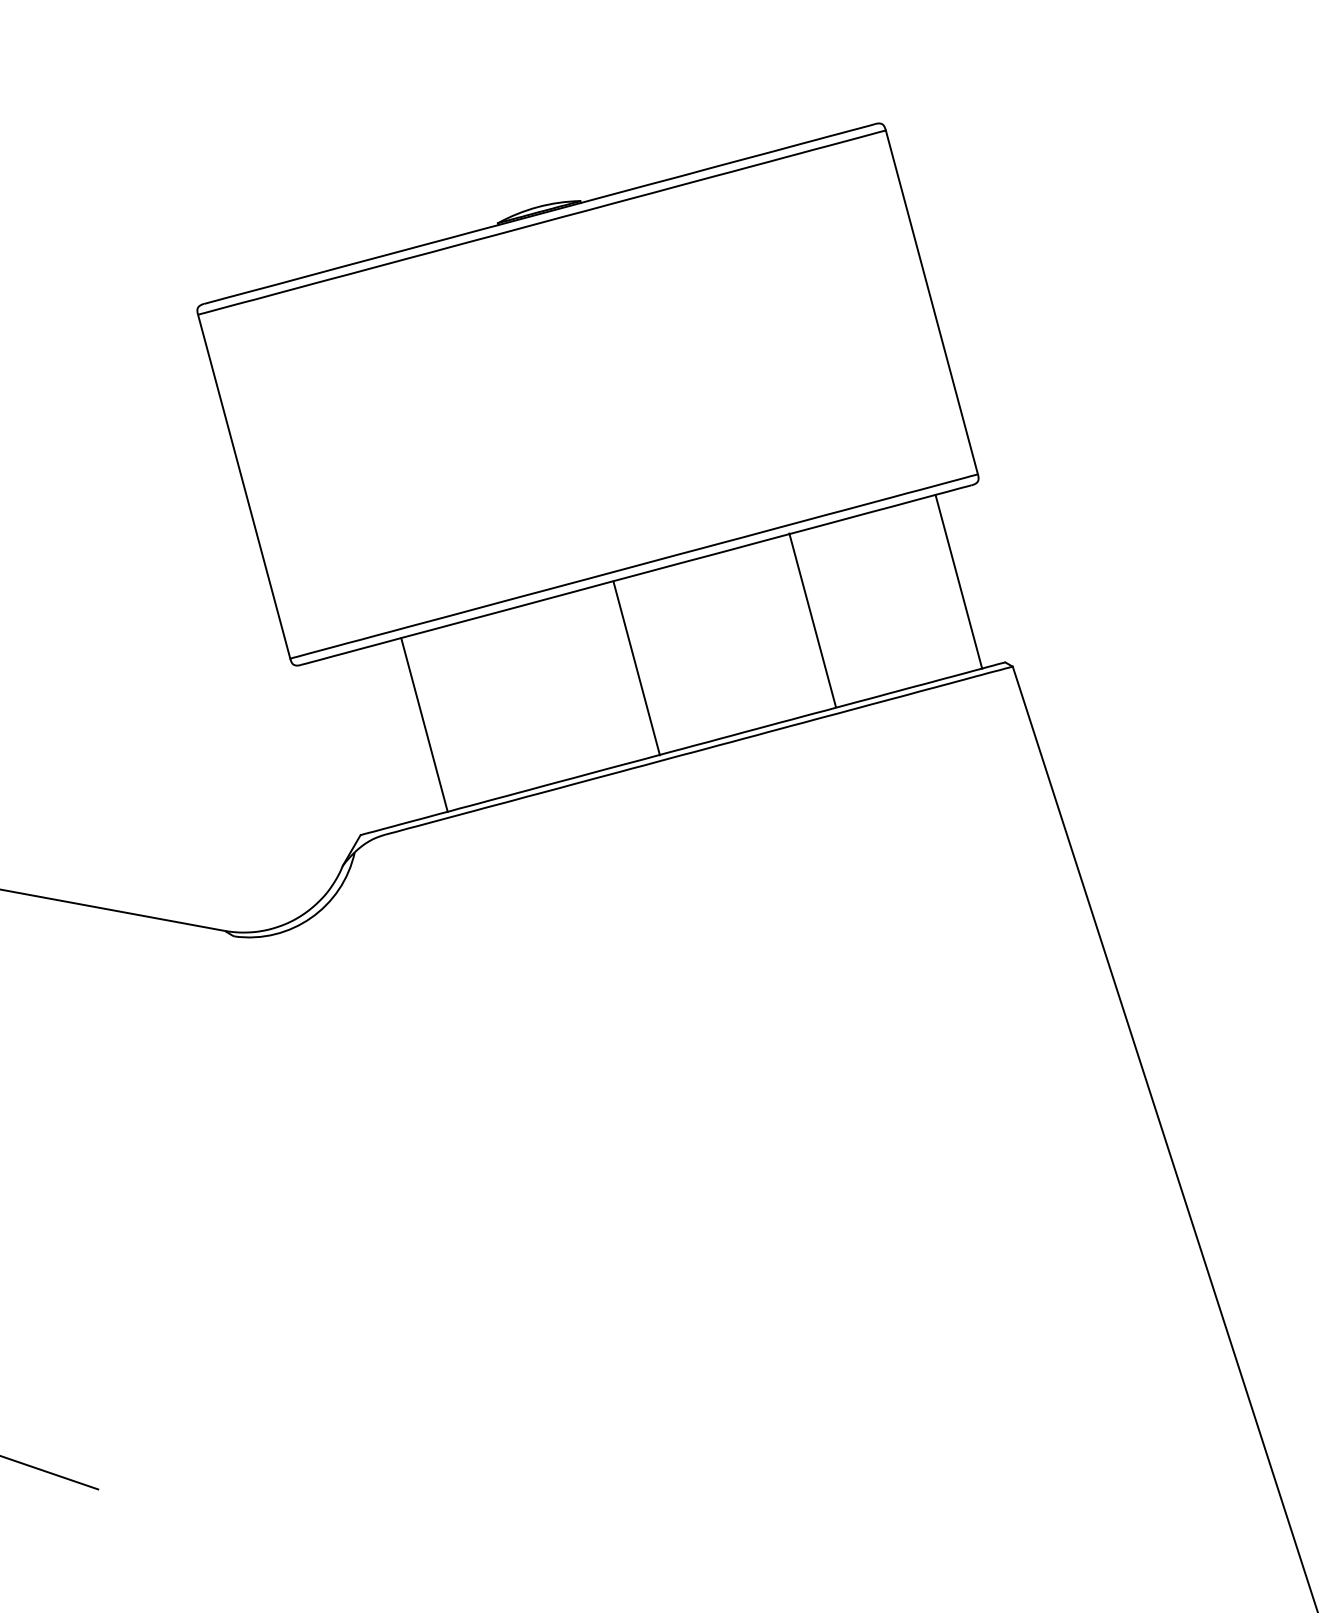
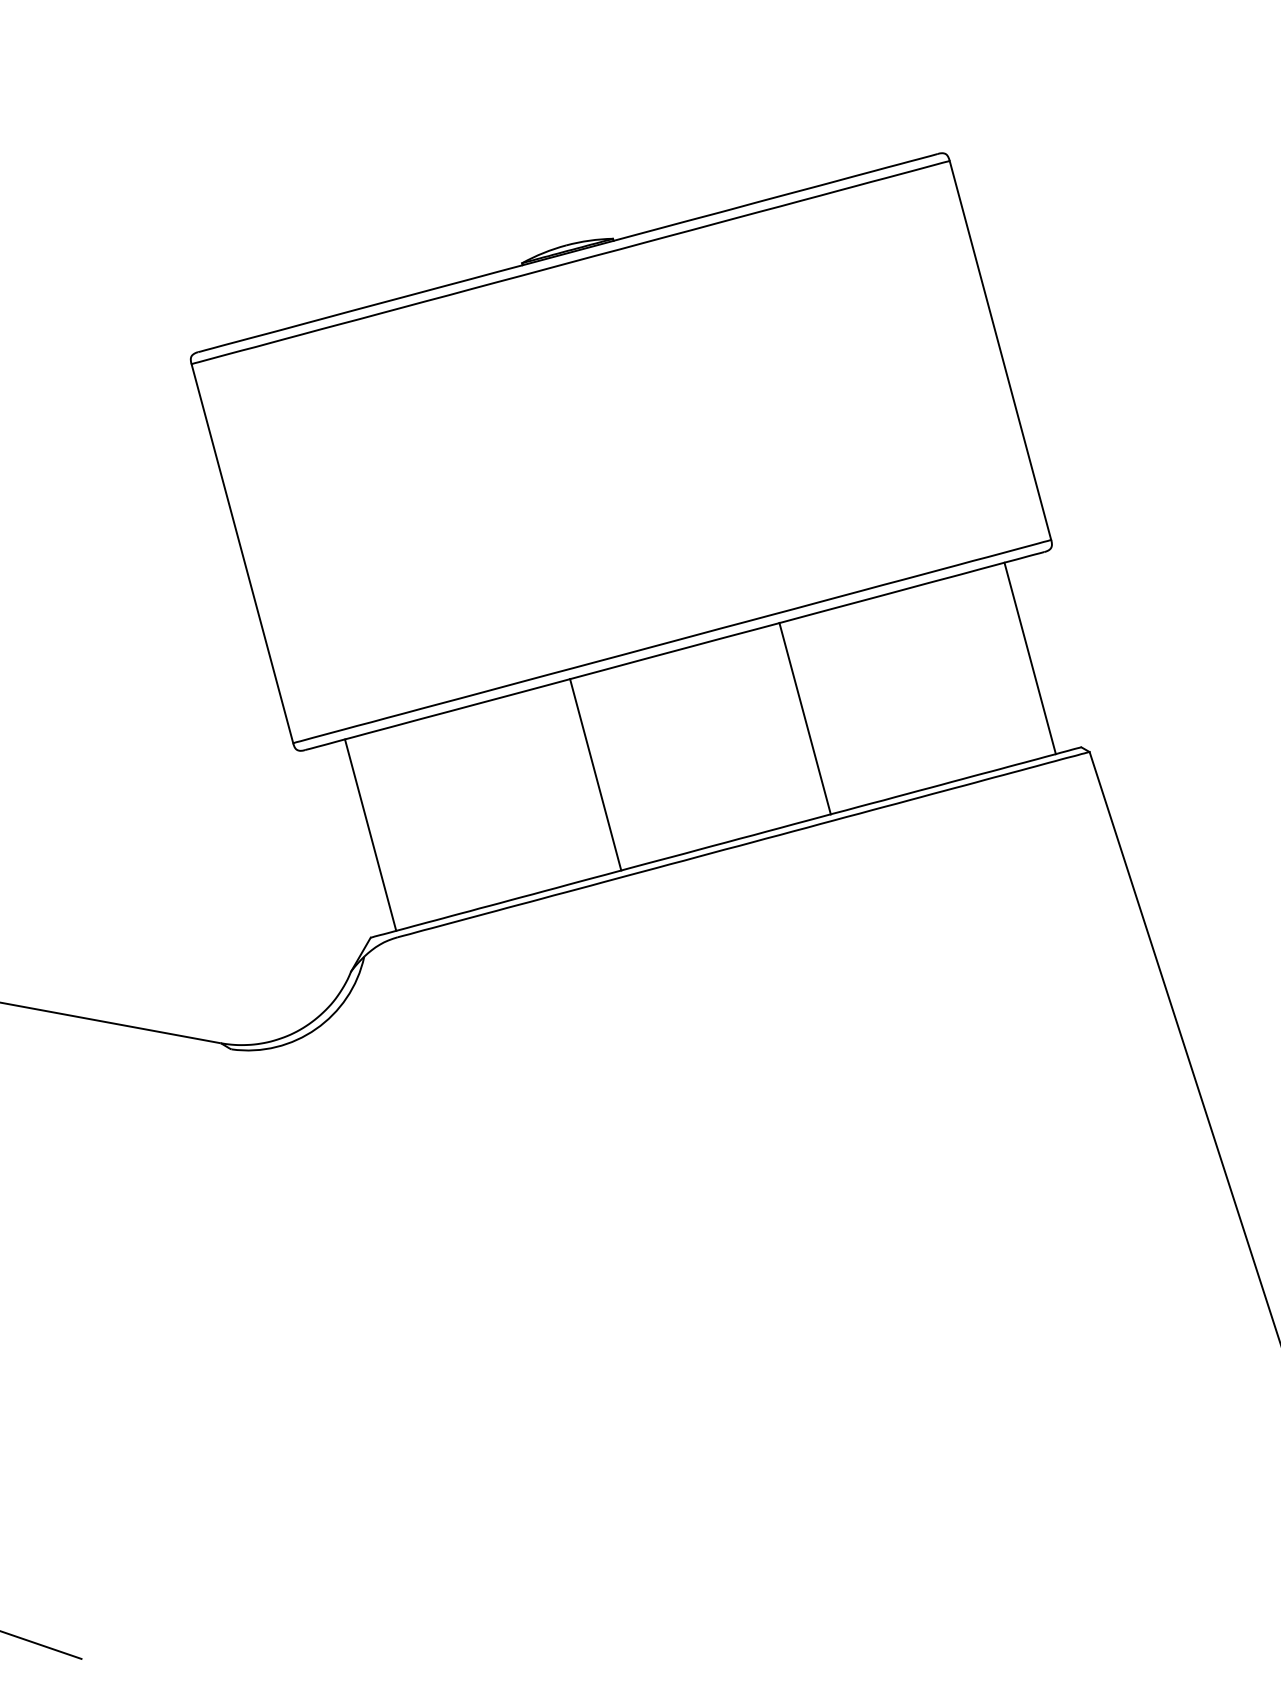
line: (812, 620) -> (804, 718), moved
line: (636, 668) -> (595, 774), moved
line: (424, 724) -> (370, 834), moved

